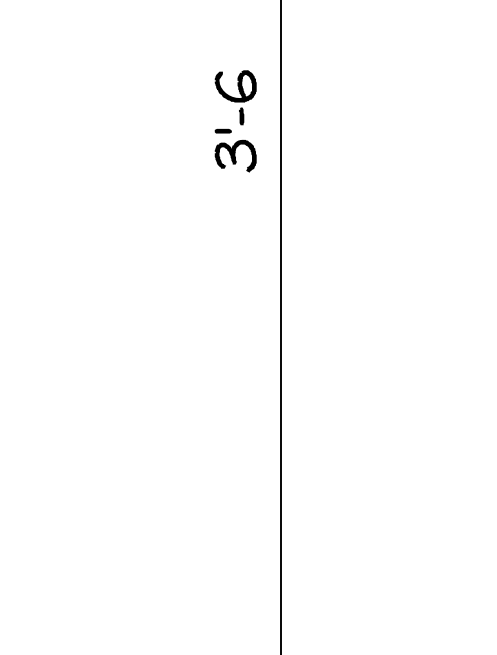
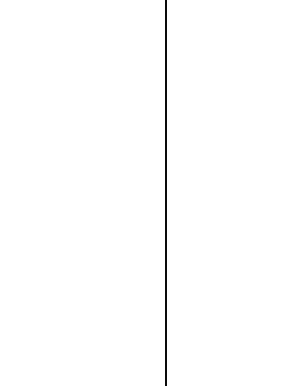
part: (234, 121) -> (138, 71), removed

